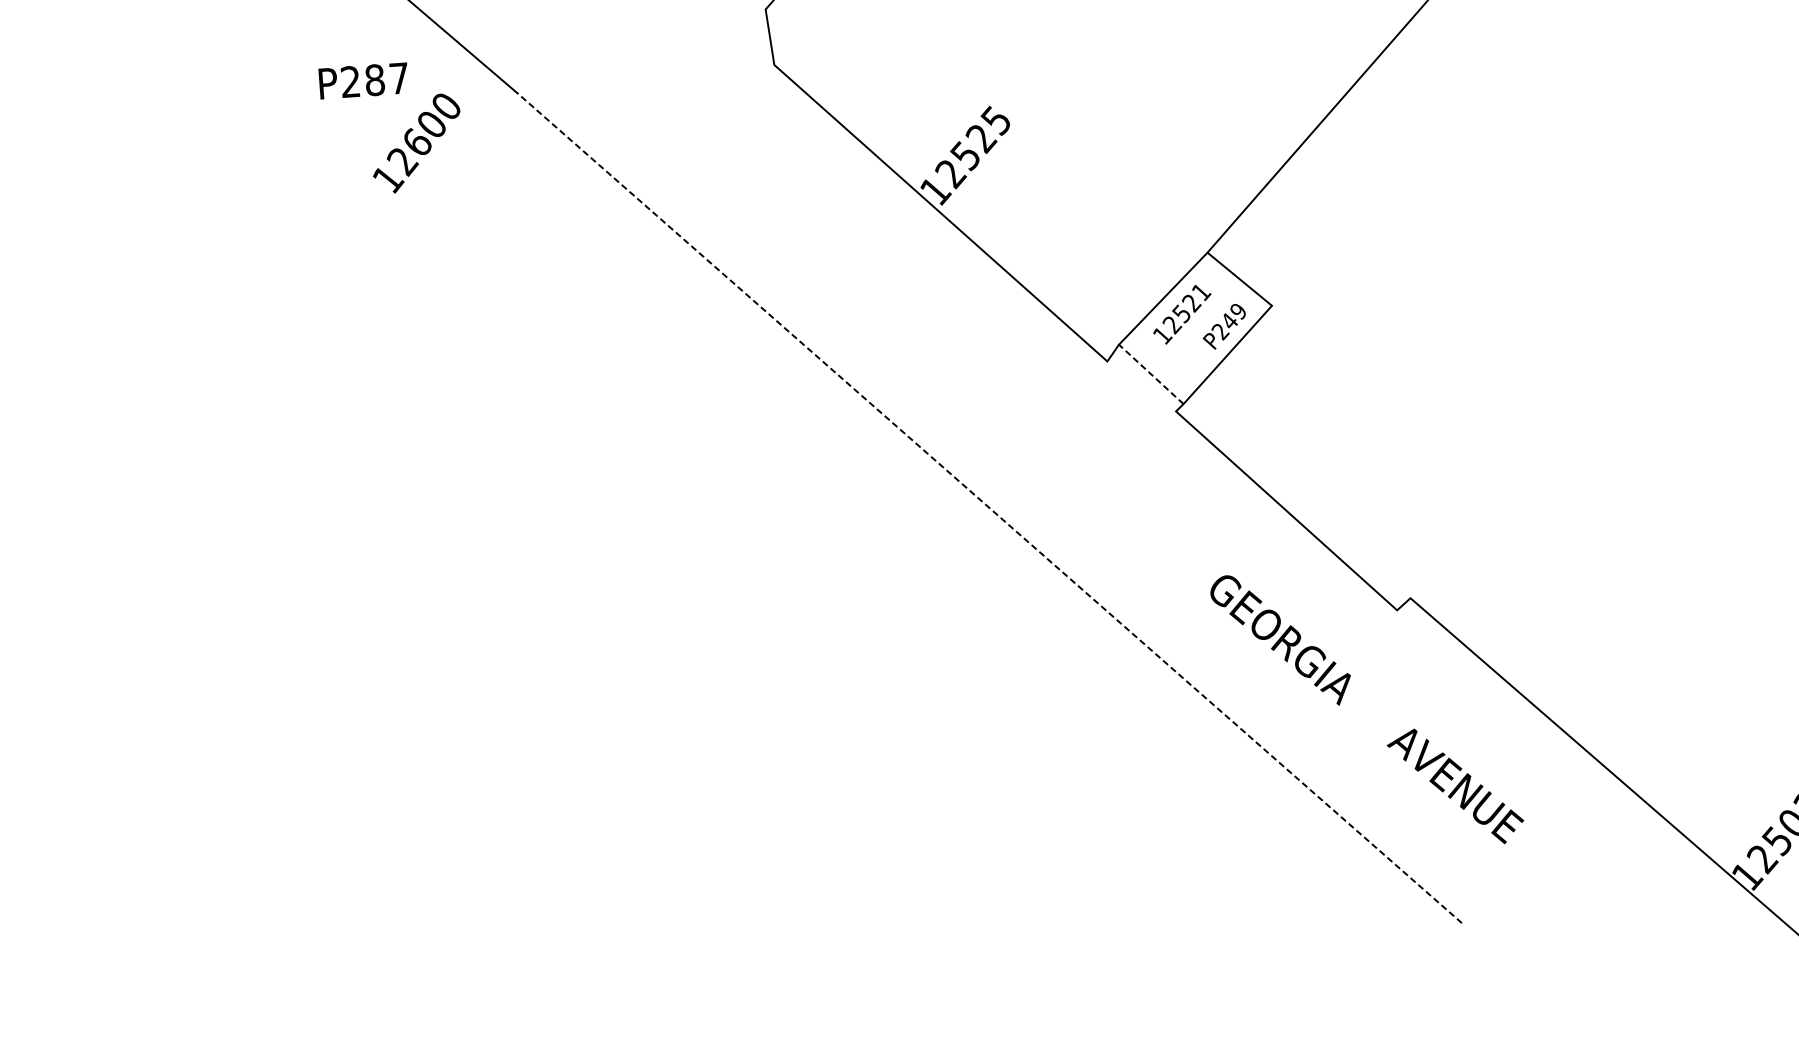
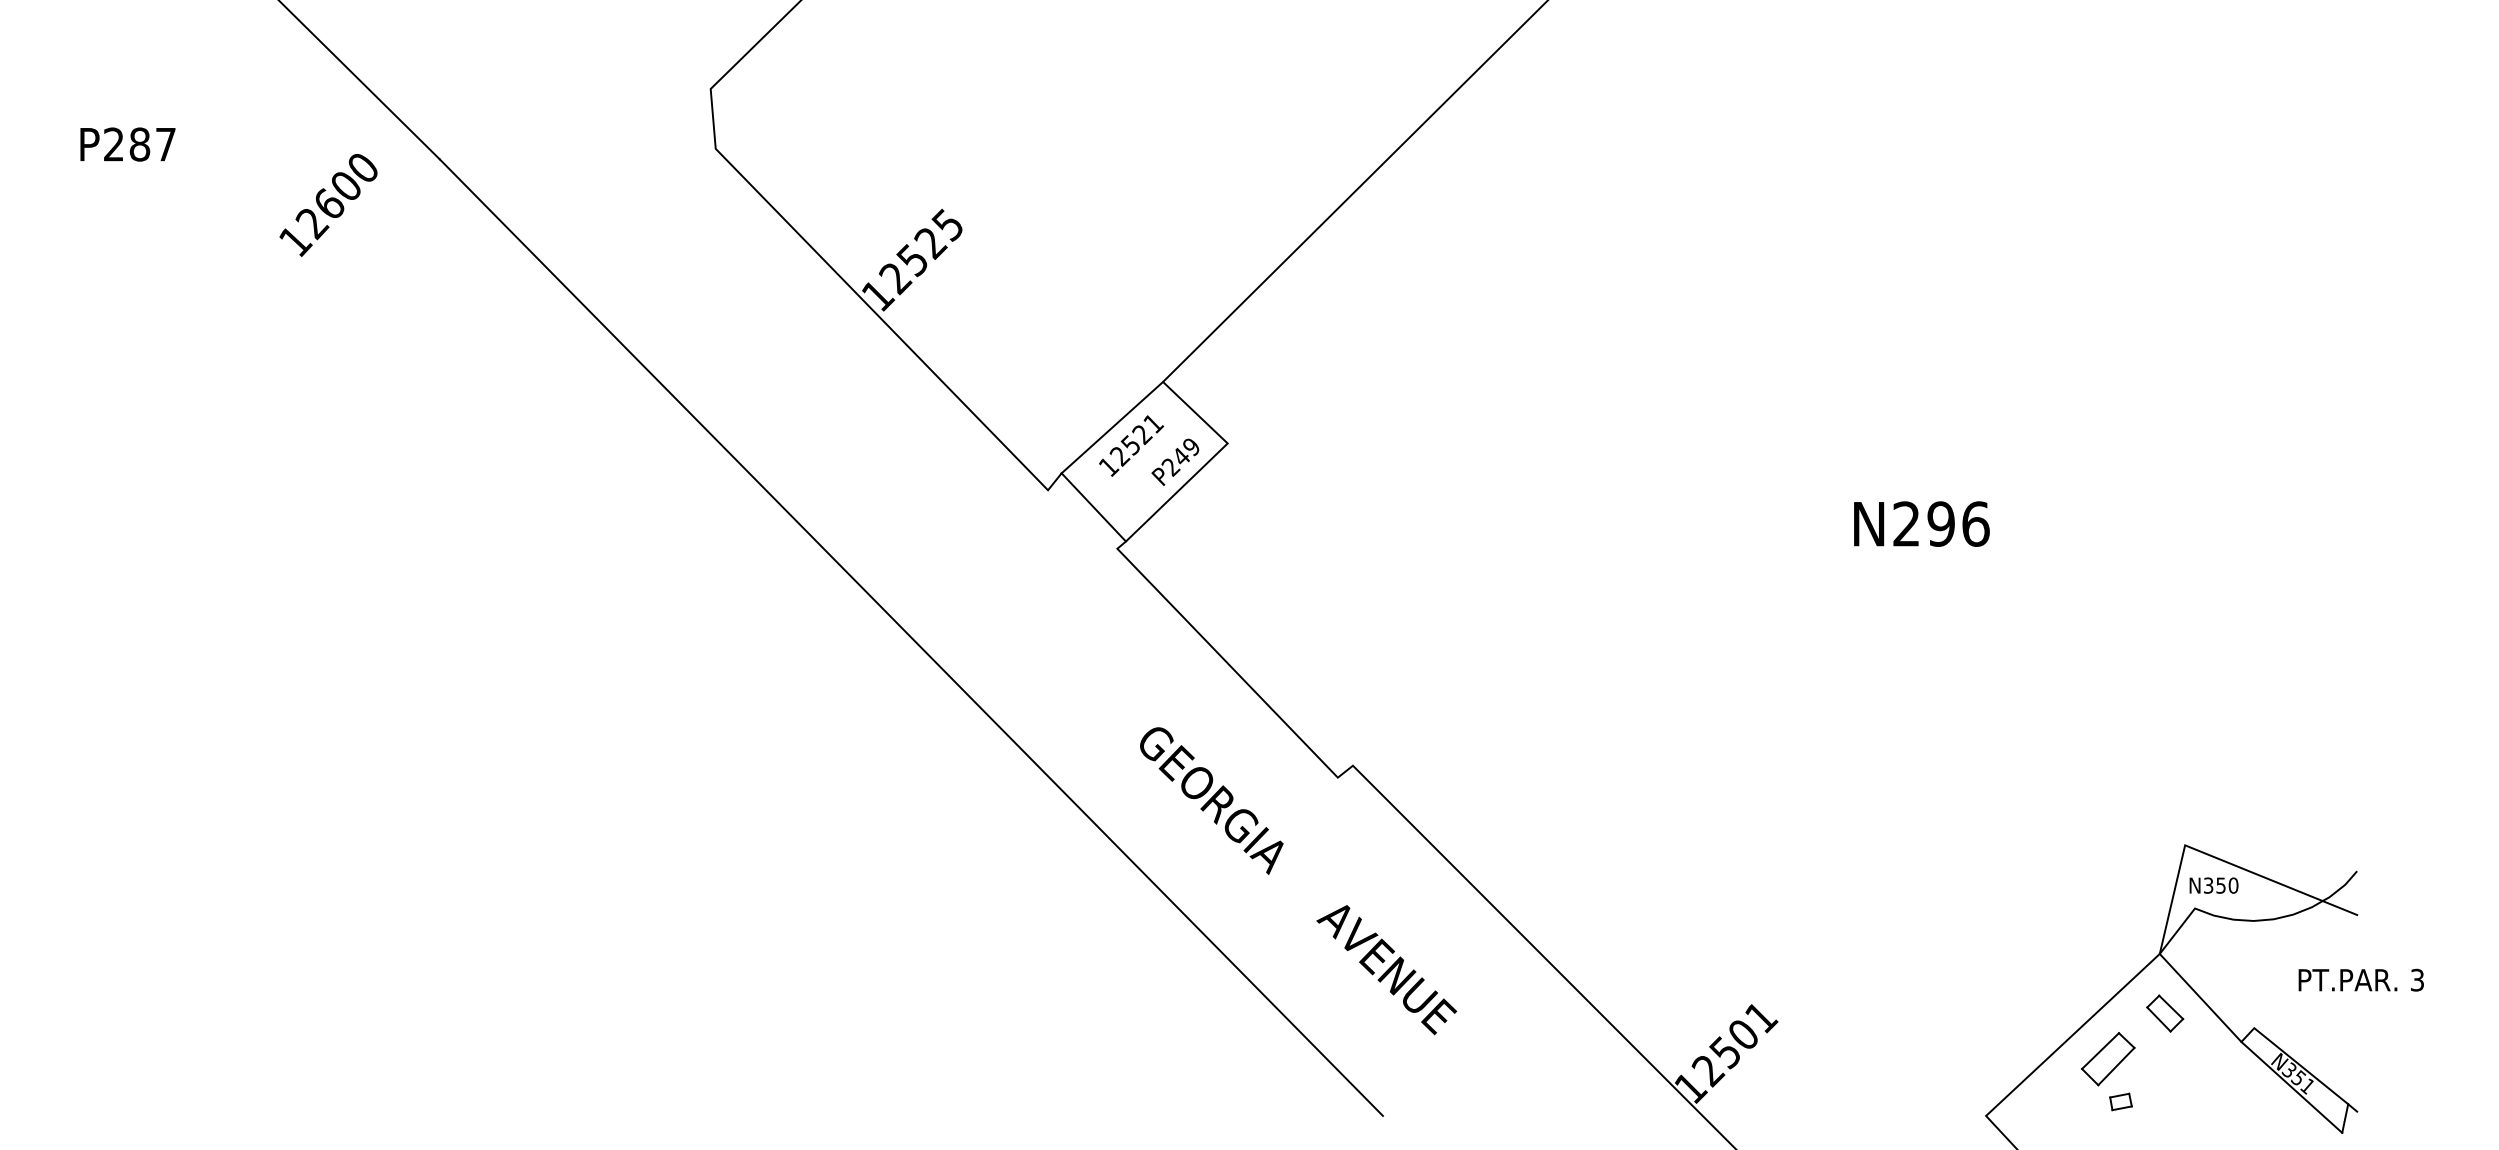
text: (363, 80) -> (127, 144), moved
line: (1150, 374) -> (1093, 507), dashed -> solid
line: (989, 508) -> (911, 637), dashed -> solid

